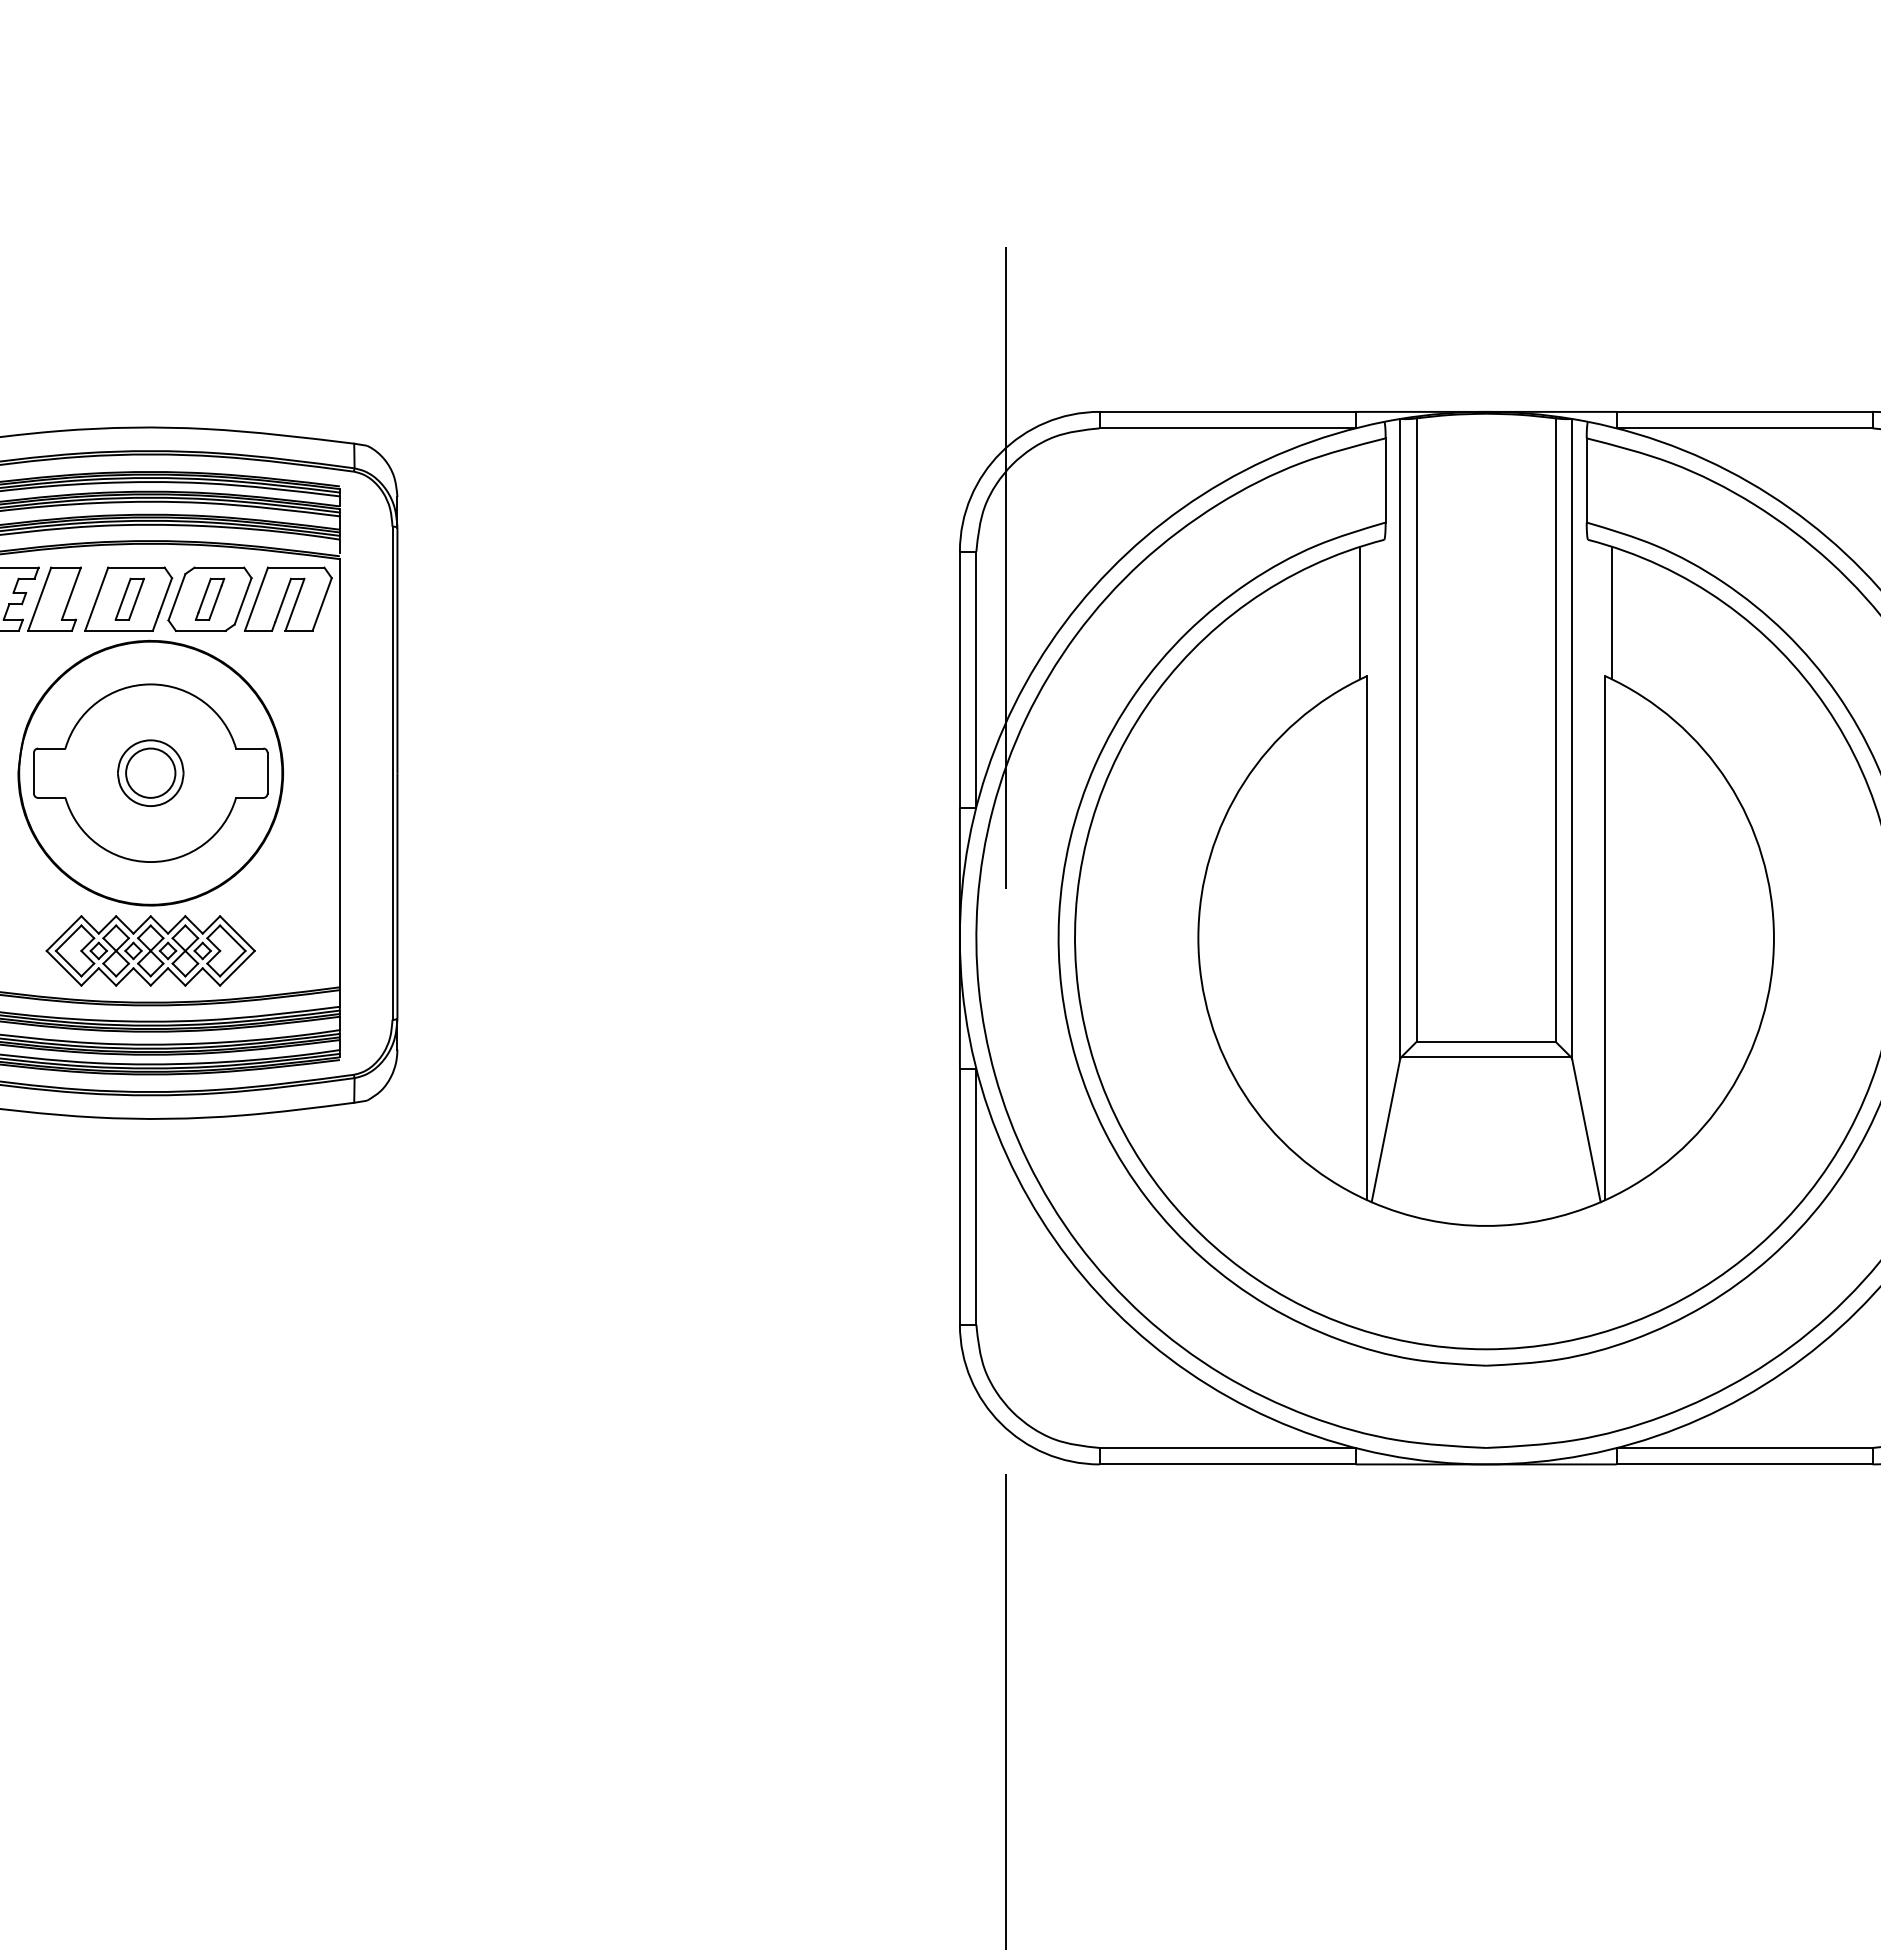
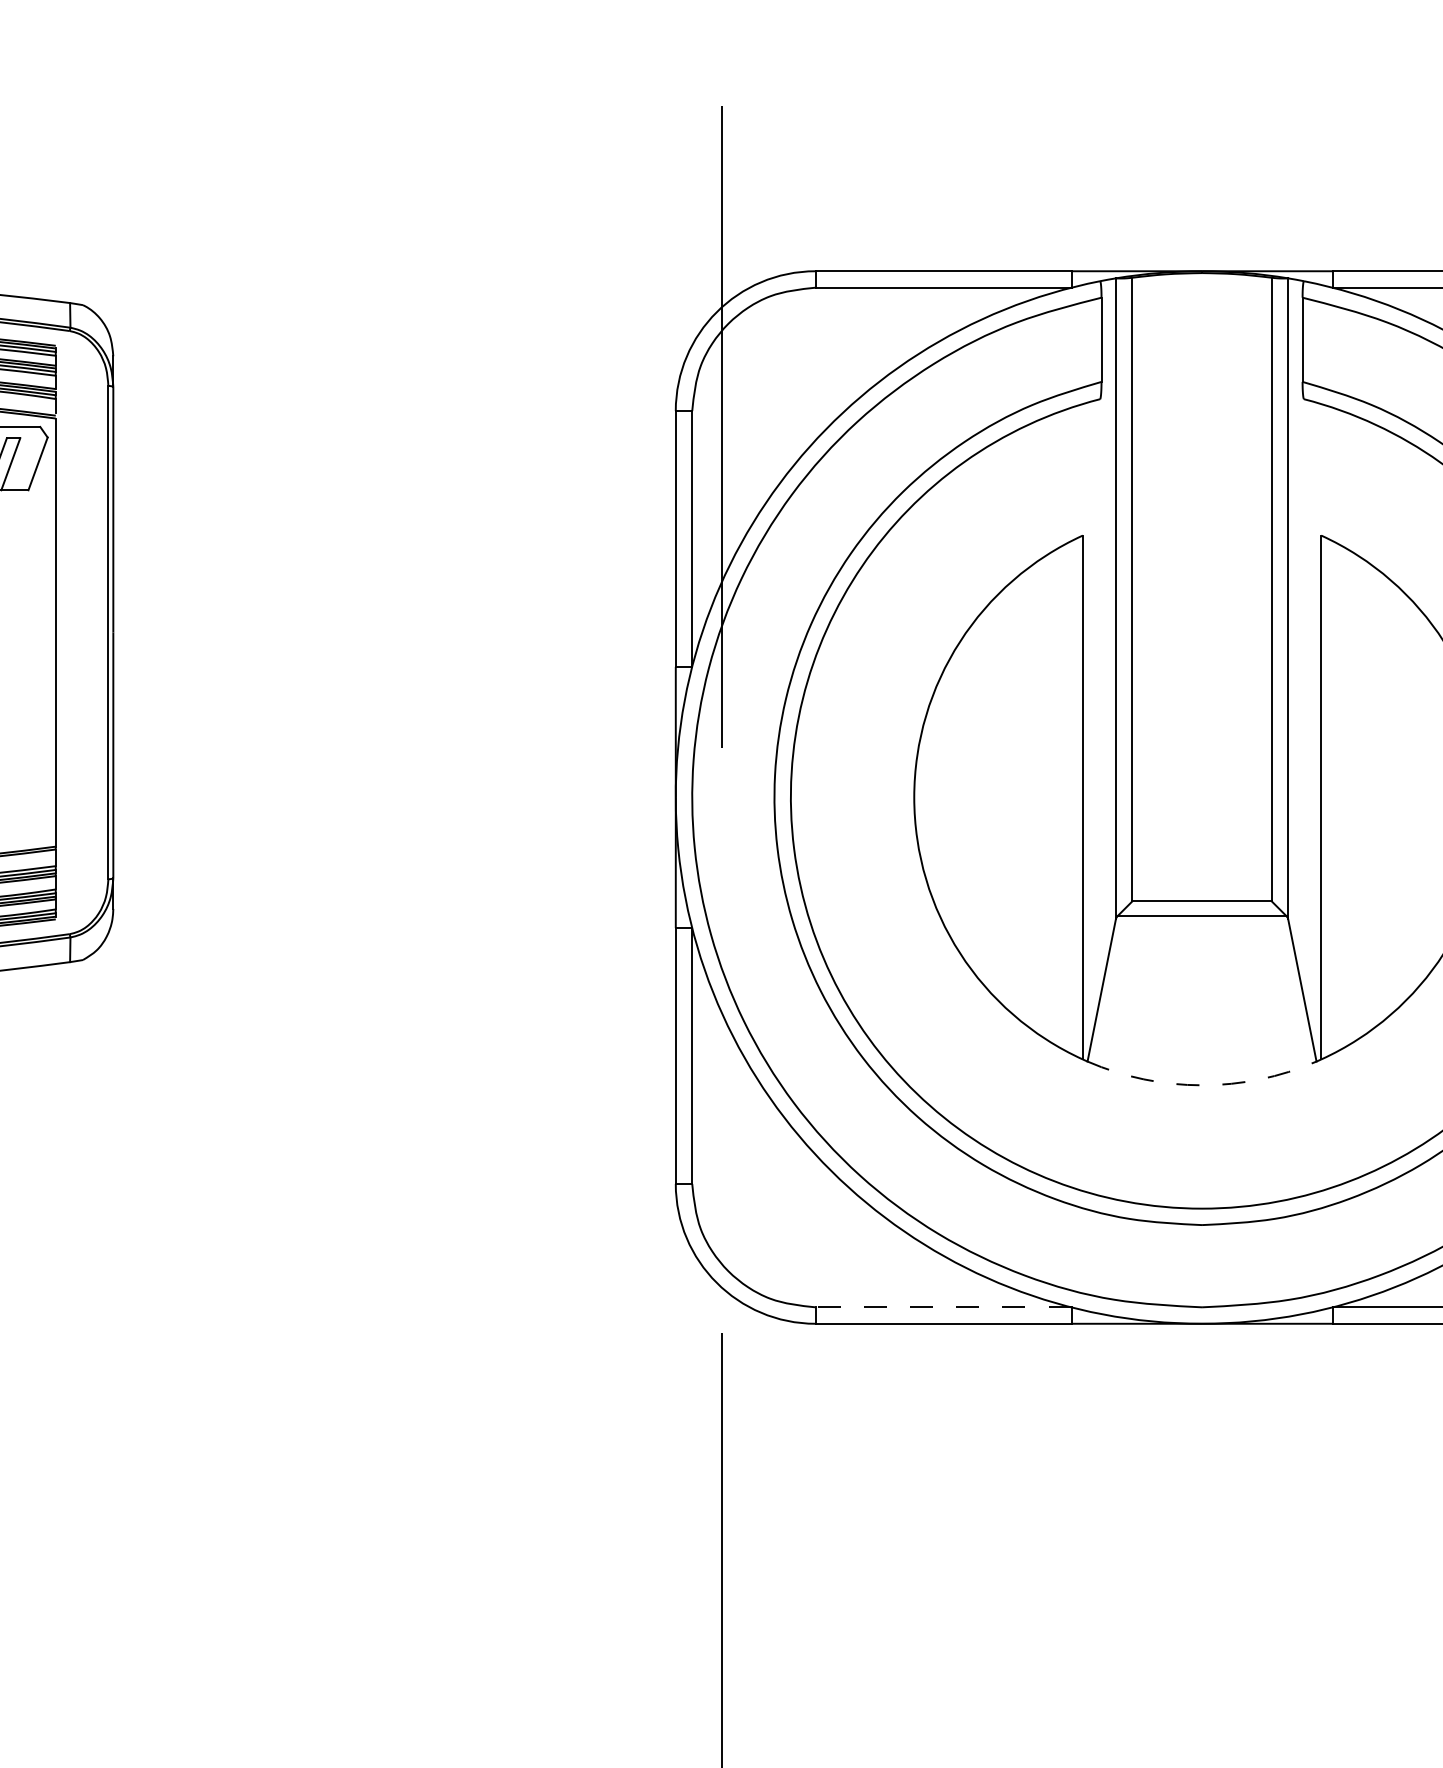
line: (1360, 612) -> (1076, 471), removed
line: (1612, 612) -> (1328, 471), removed
arc: (1486, 1225) -> (1202, 1084), solid -> dashed
line: (1227, 1447) -> (943, 1306), solid -> dashed

